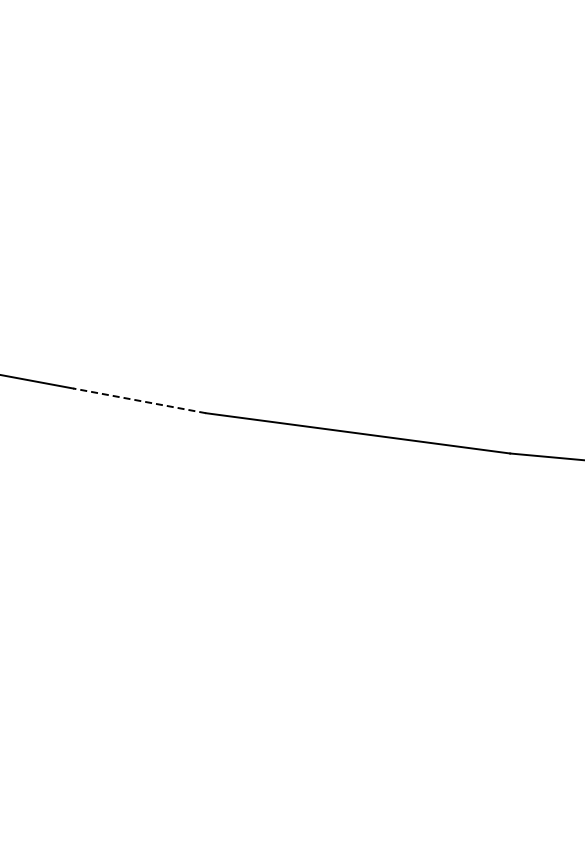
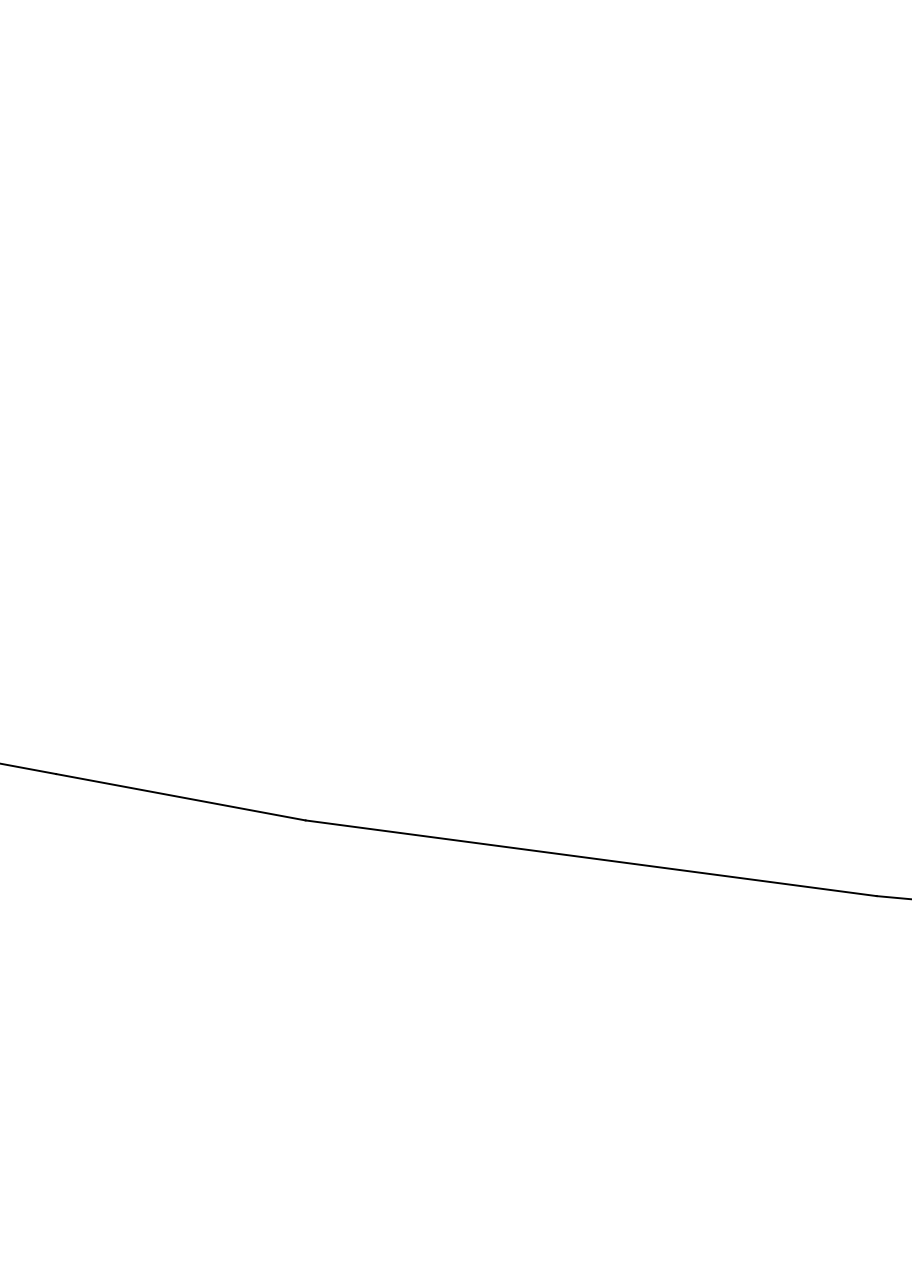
line: (139, 400) -> (180, 796), dashed -> solid

